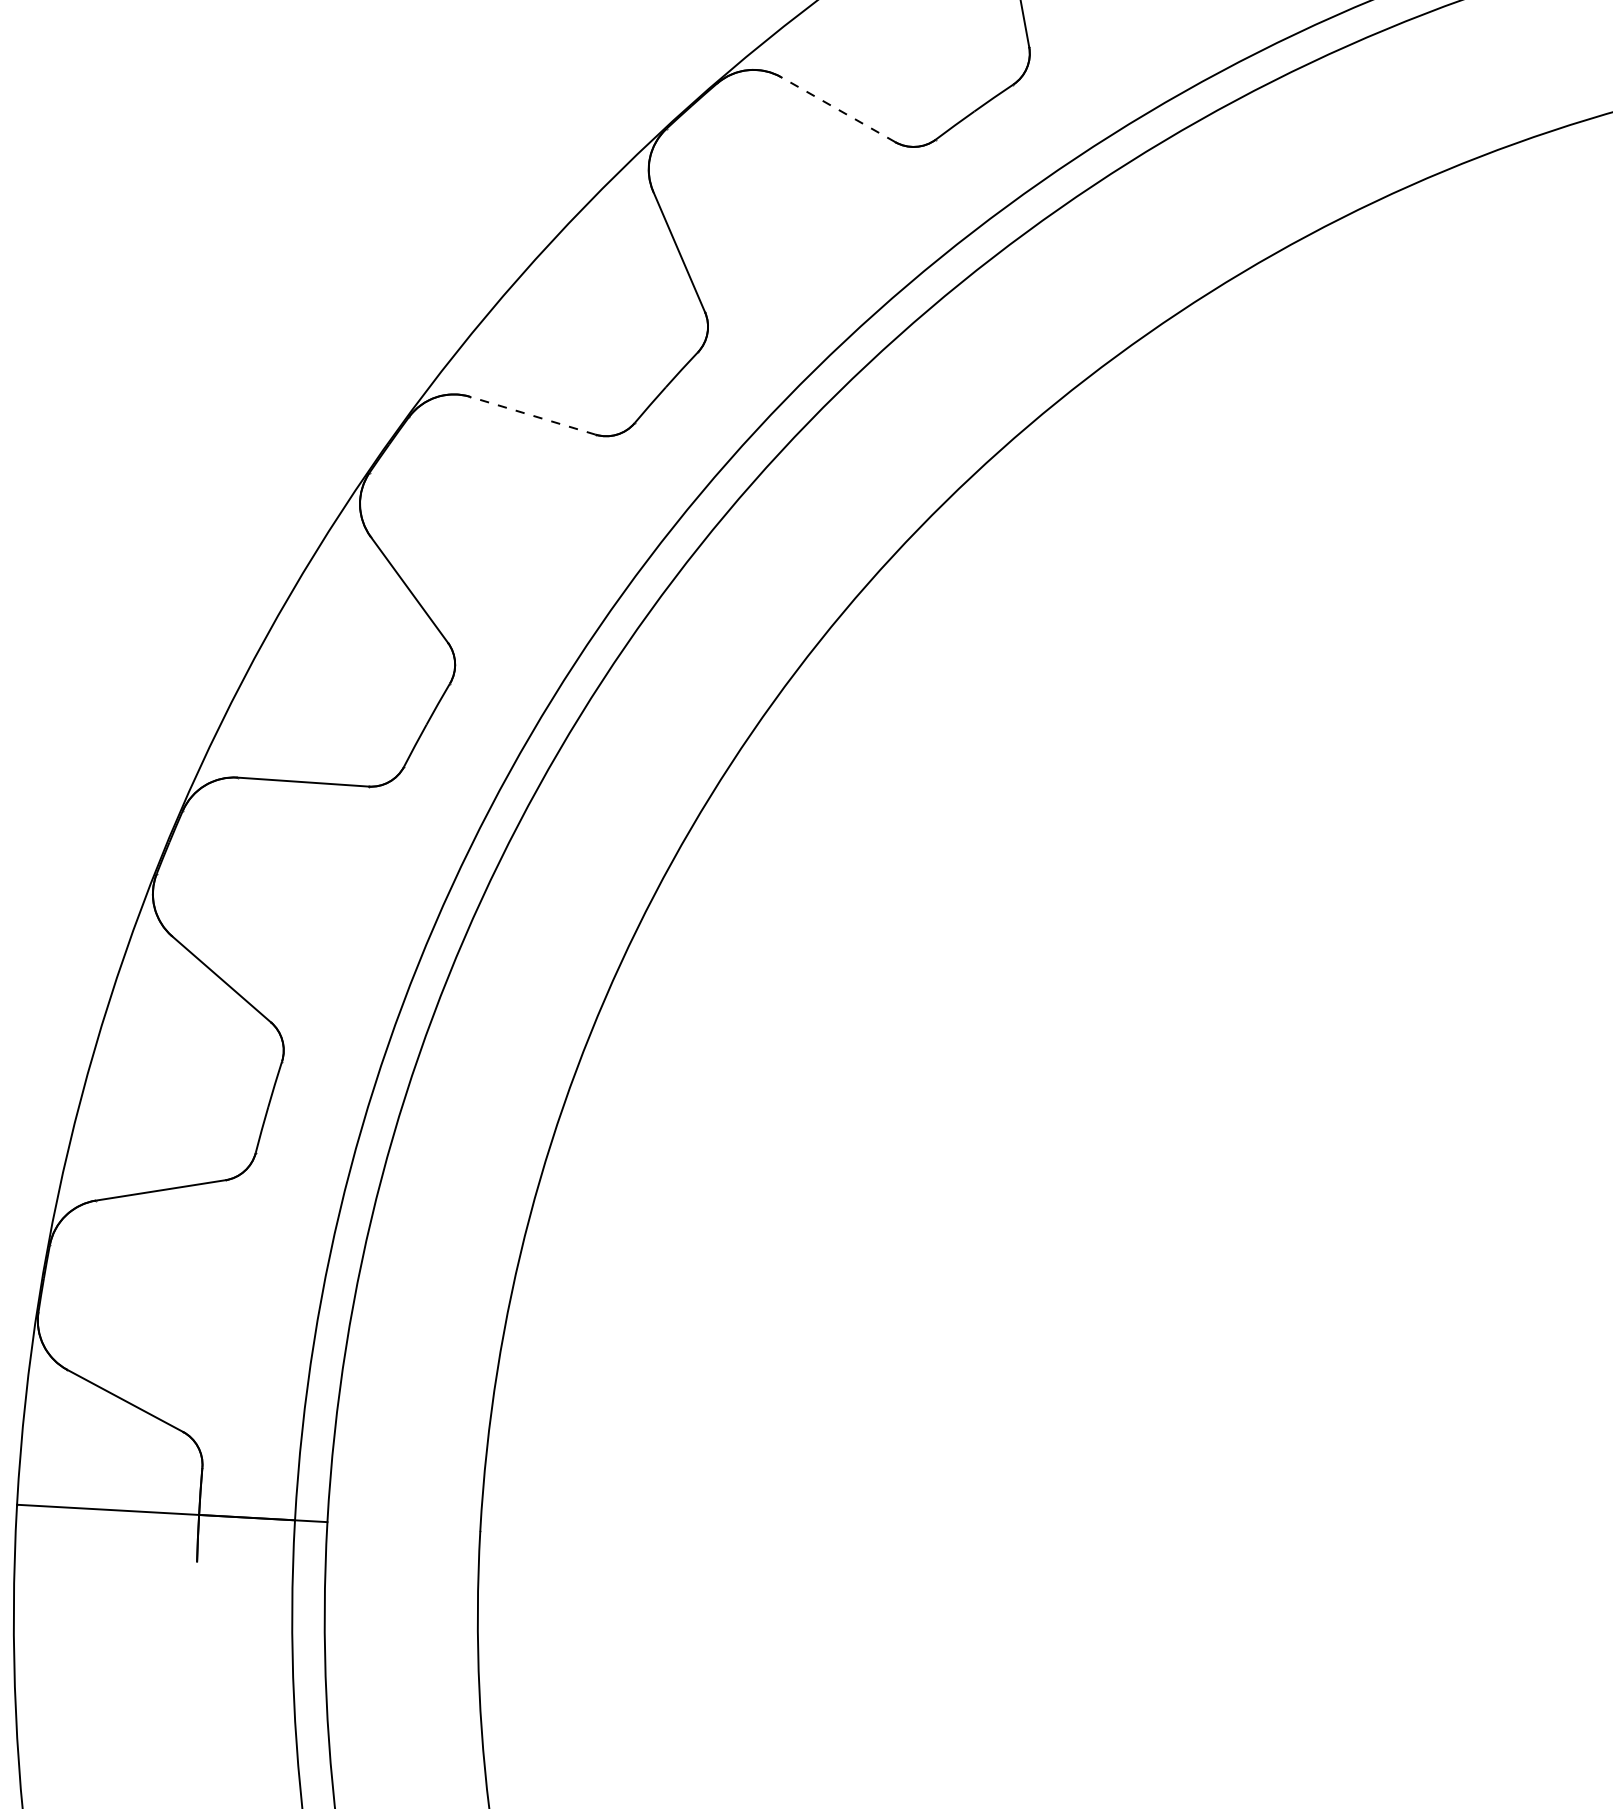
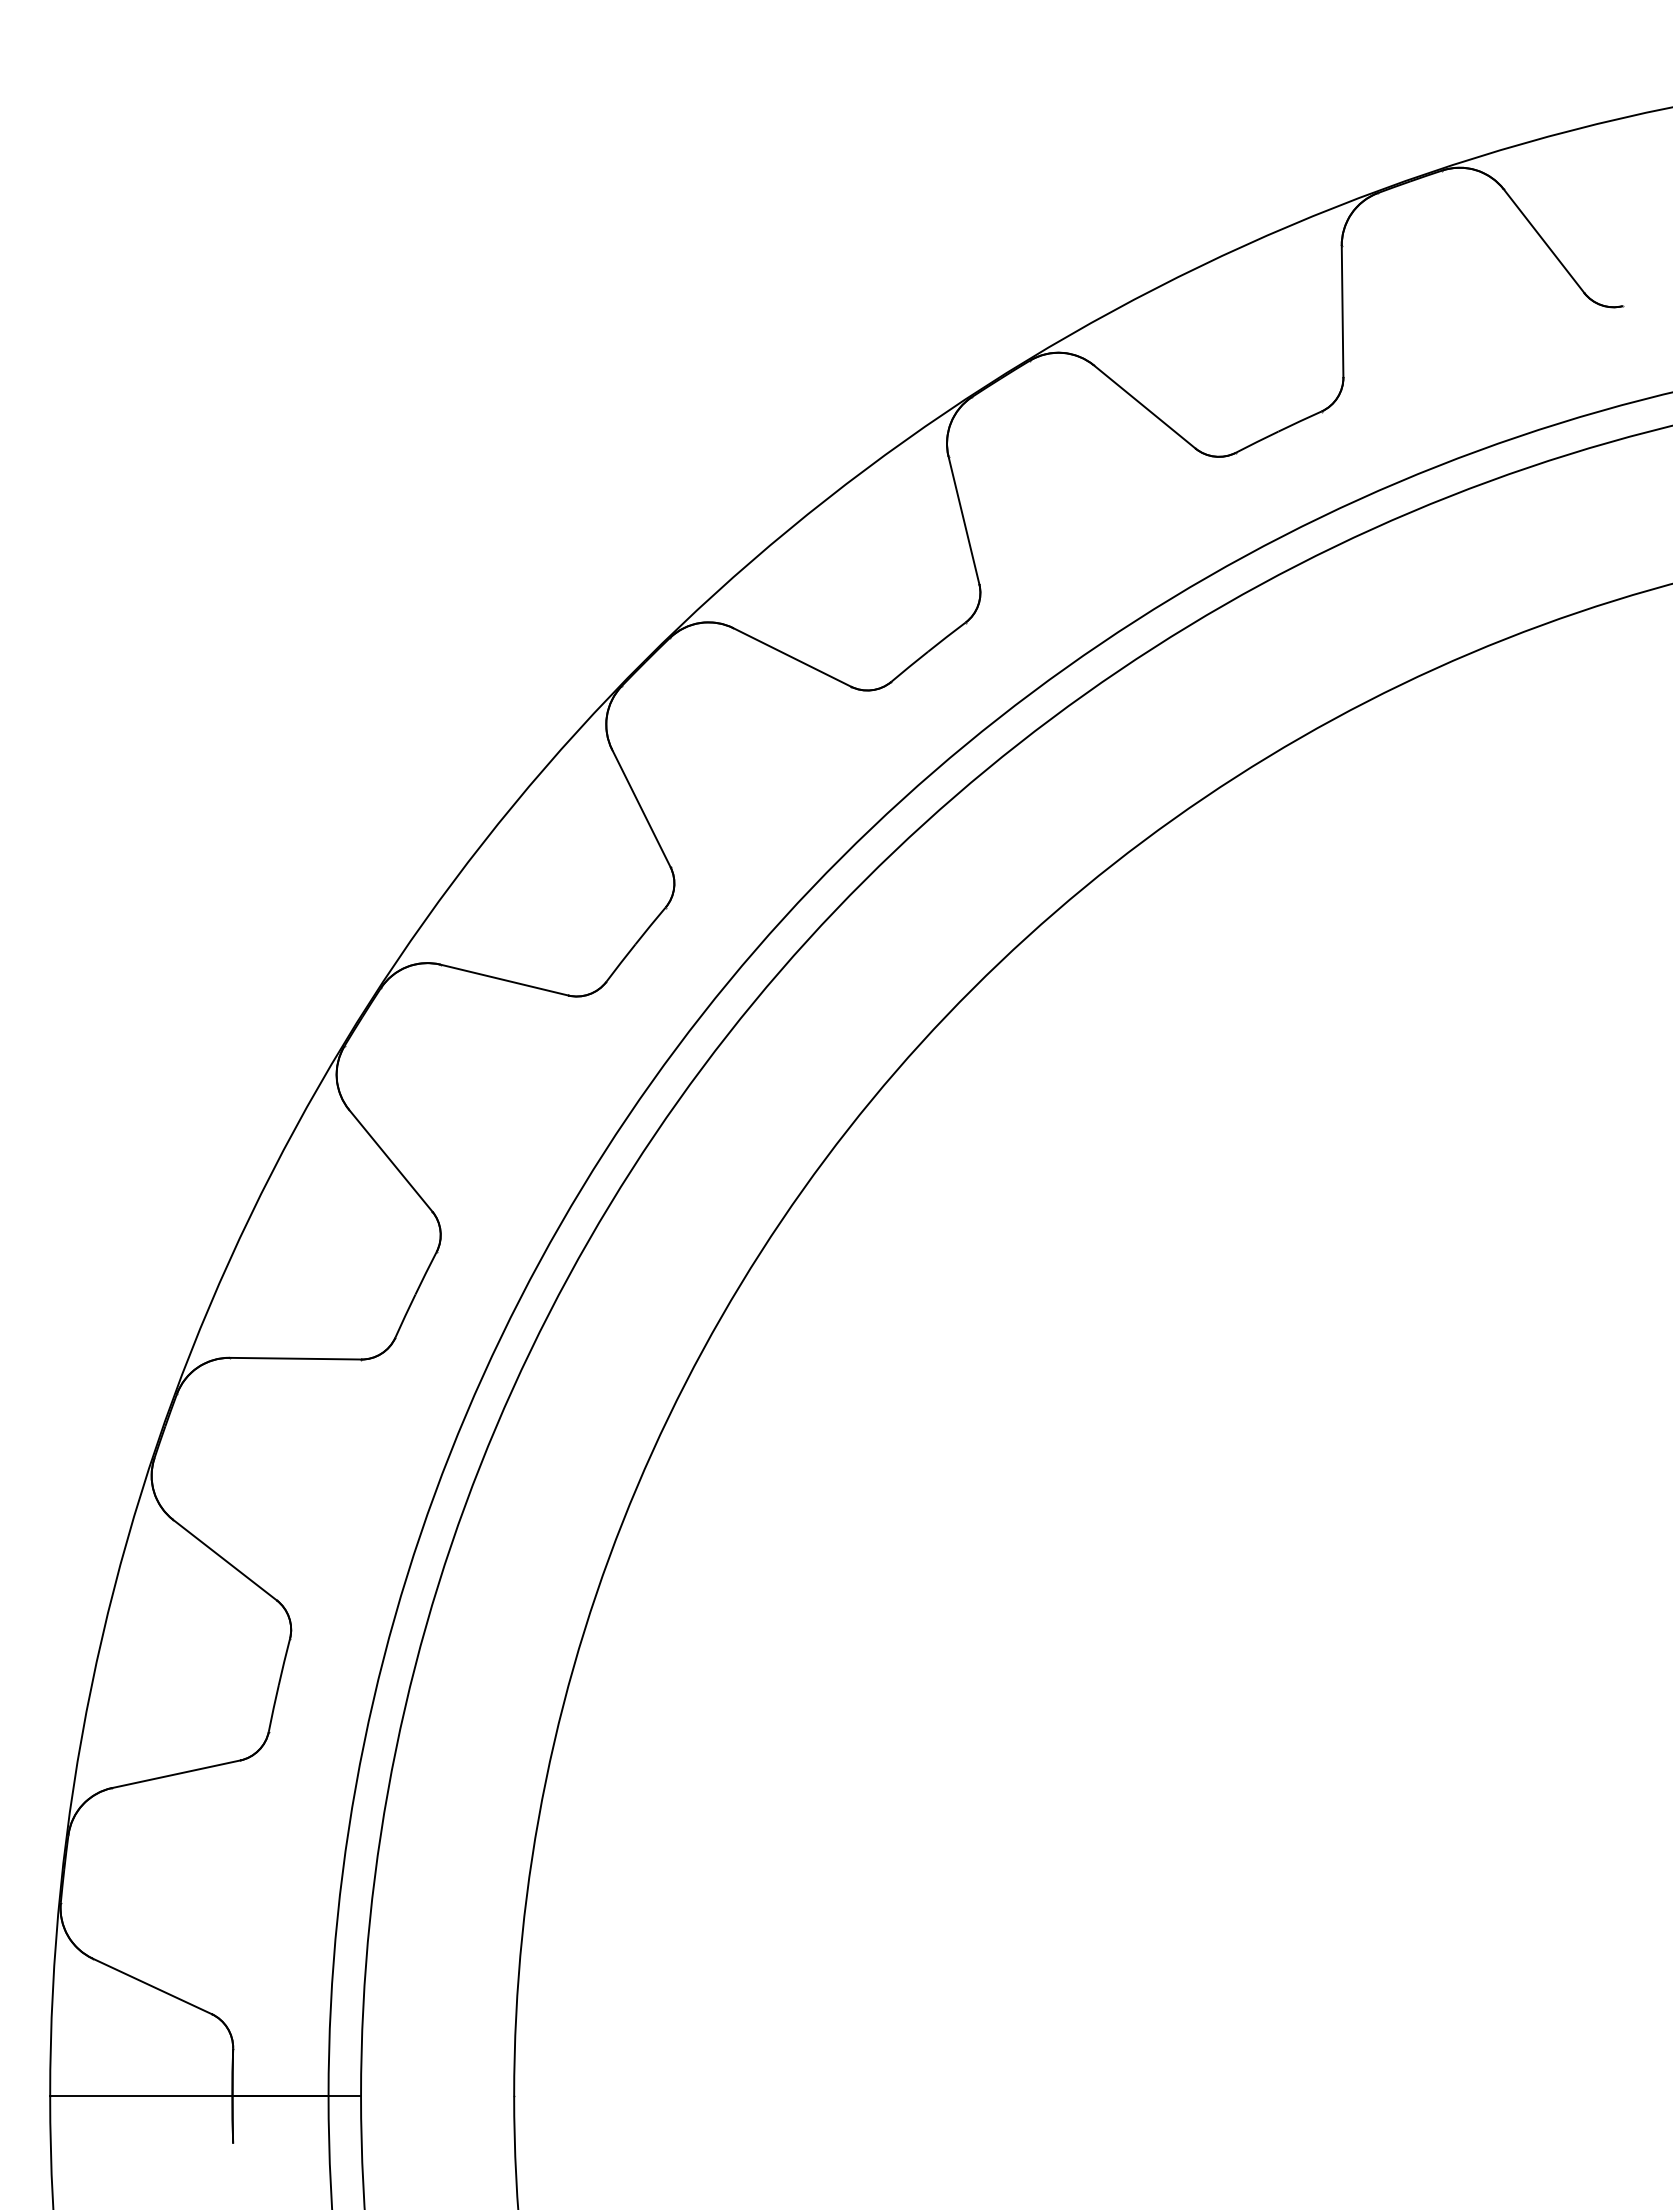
line: (838, 109) -> (792, 657), dashed -> solid
line: (532, 416) -> (504, 980), dashed -> solid

